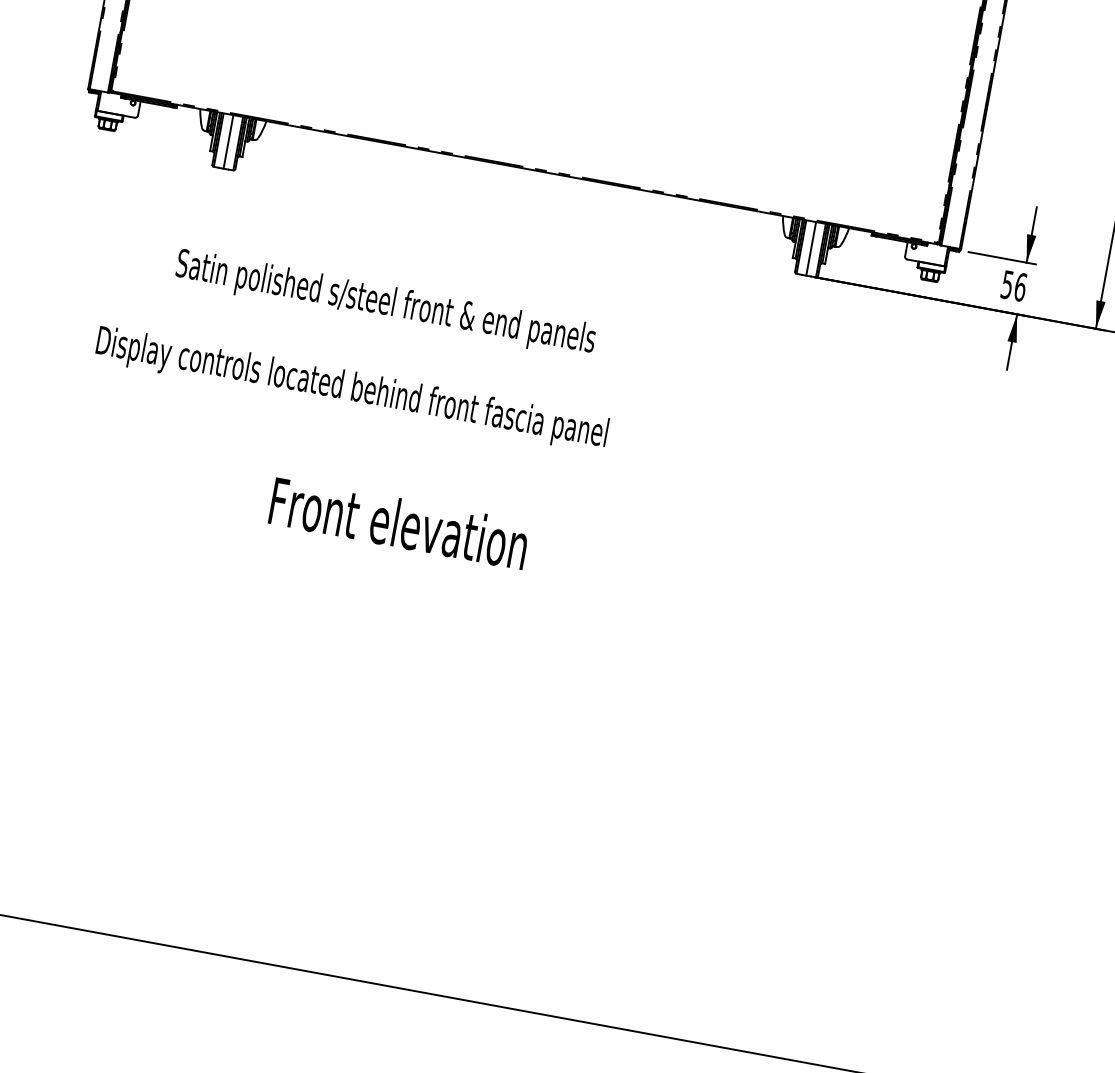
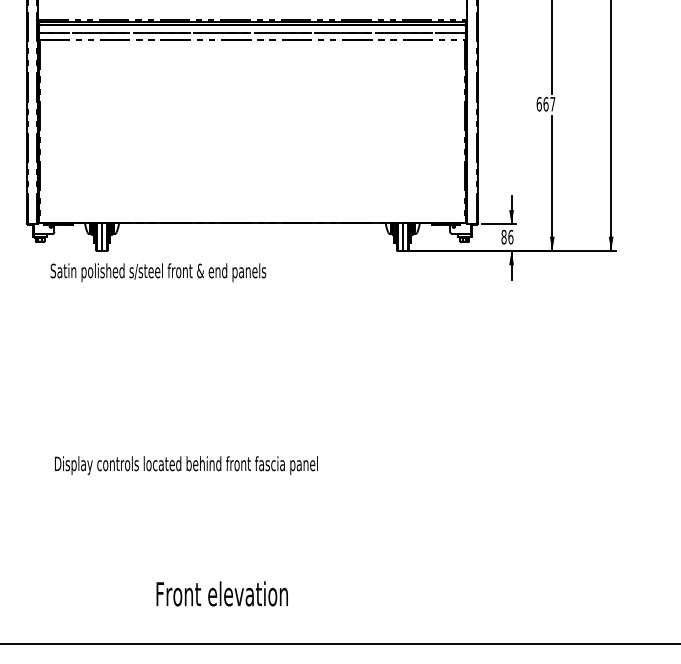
text: (1006, 283) -> (503, 236), 56 -> 86
text: (385, 303) -> (158, 272), moved
text: (352, 389) -> (186, 465), moved
text: (397, 522) -> (221, 593), moved

